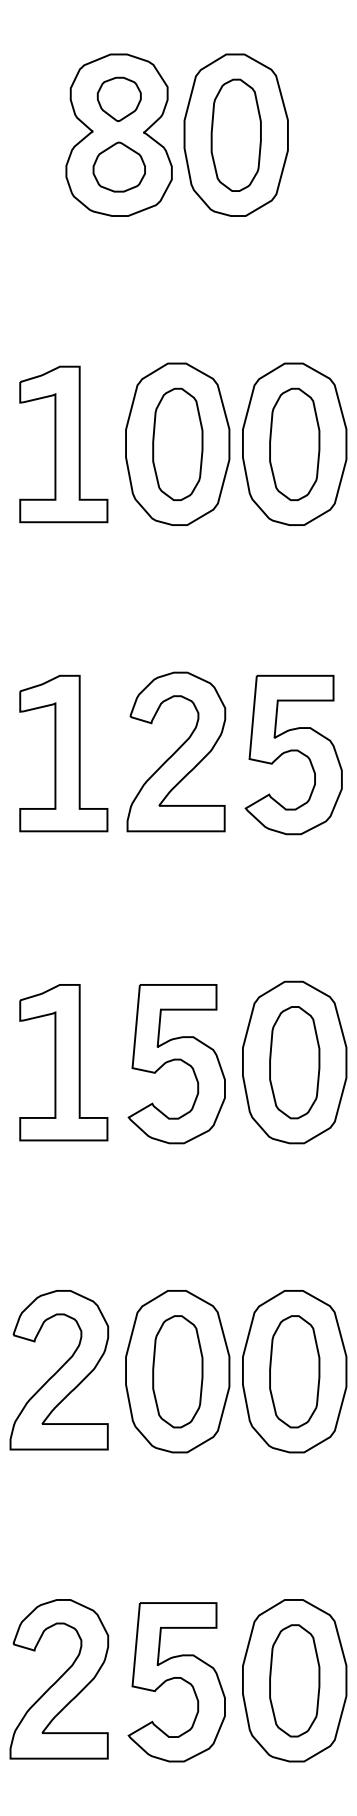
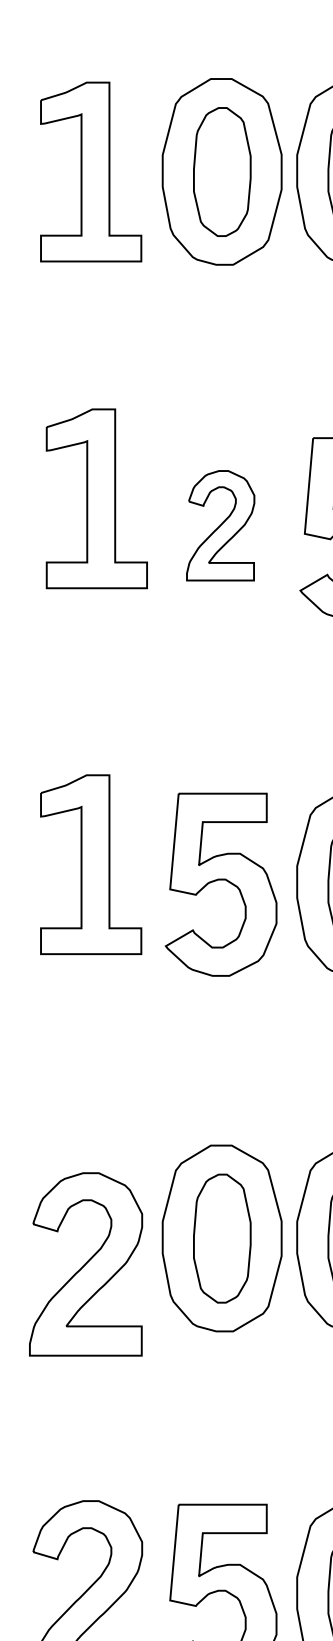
part: (176, 751) -> (220, 525), size x0.6
part: (63, 753) -> (96, 498), moved
part: (63, 1062) -> (90, 864), moved
part: (59, 1370) -> (86, 1264), moved

